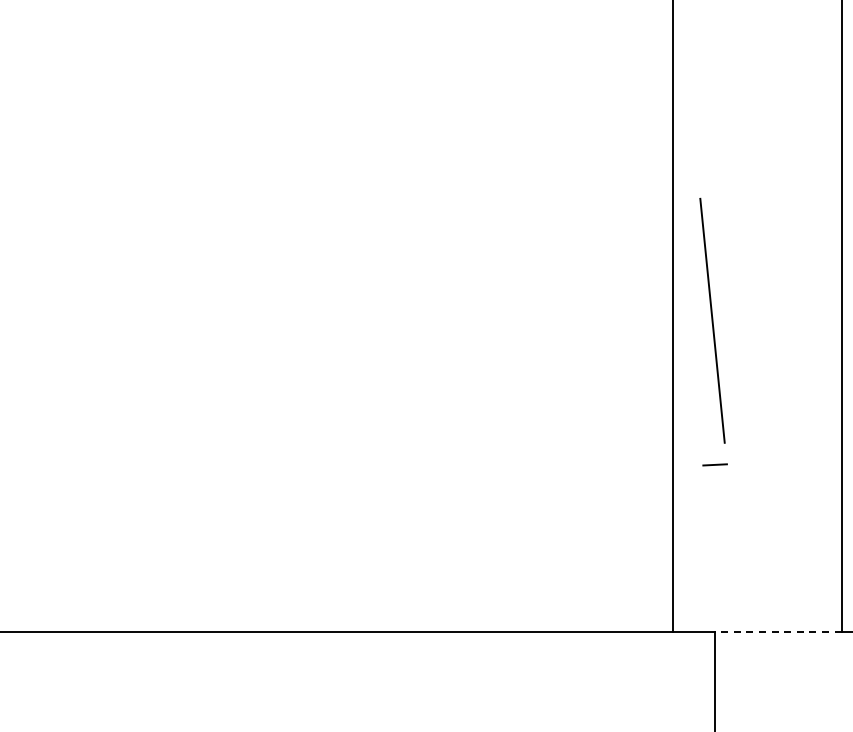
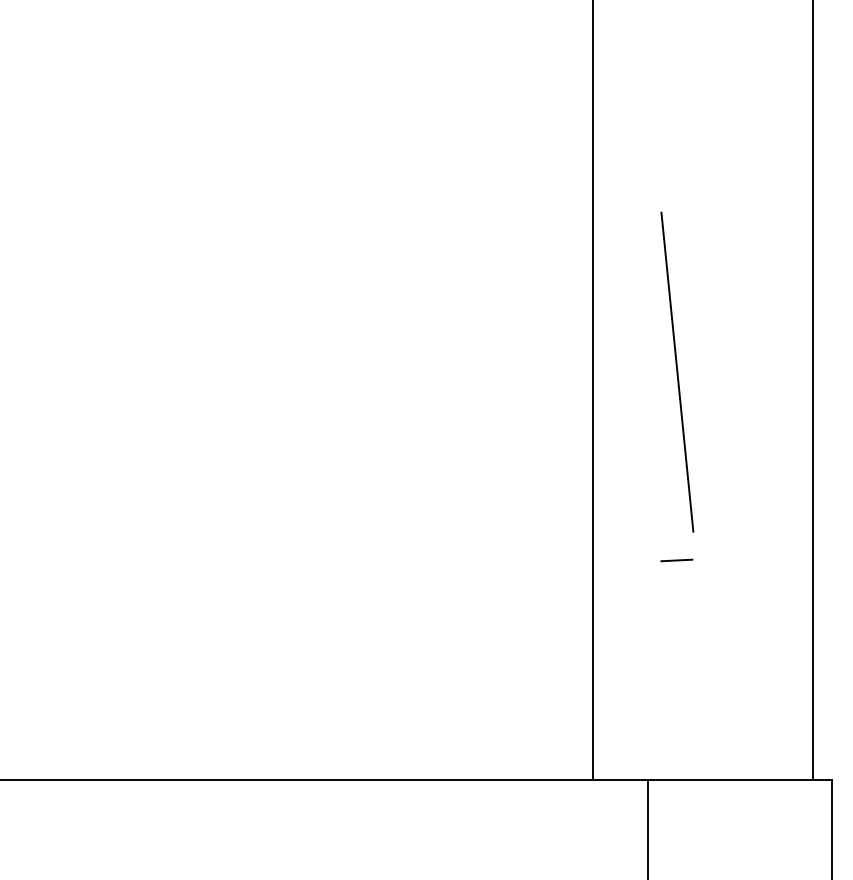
line: (712, 320) -> (677, 371), moved
line: (714, 464) -> (676, 559), moved
line: (778, 632) -> (730, 779), dashed -> solid

